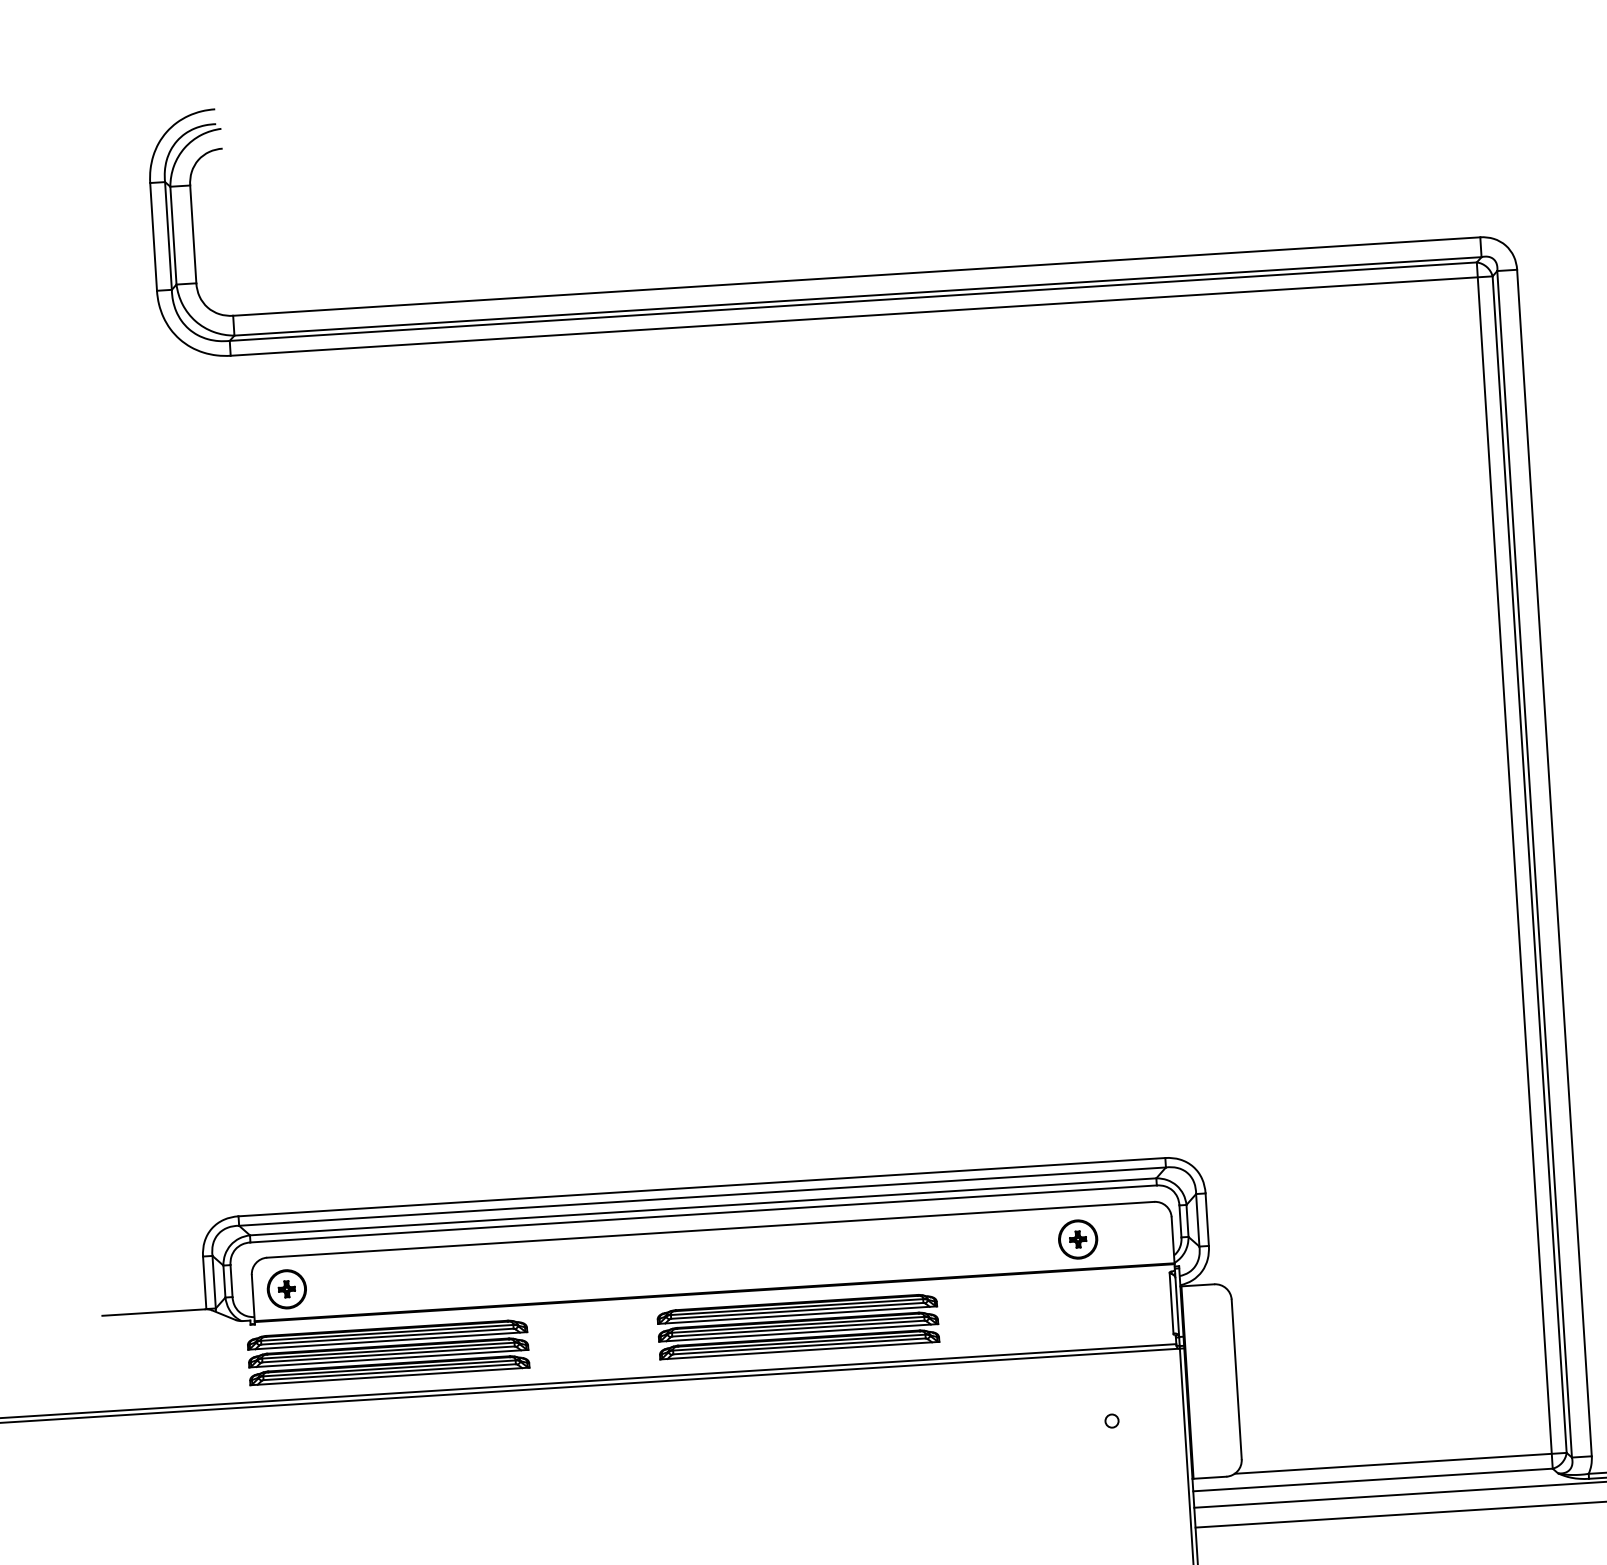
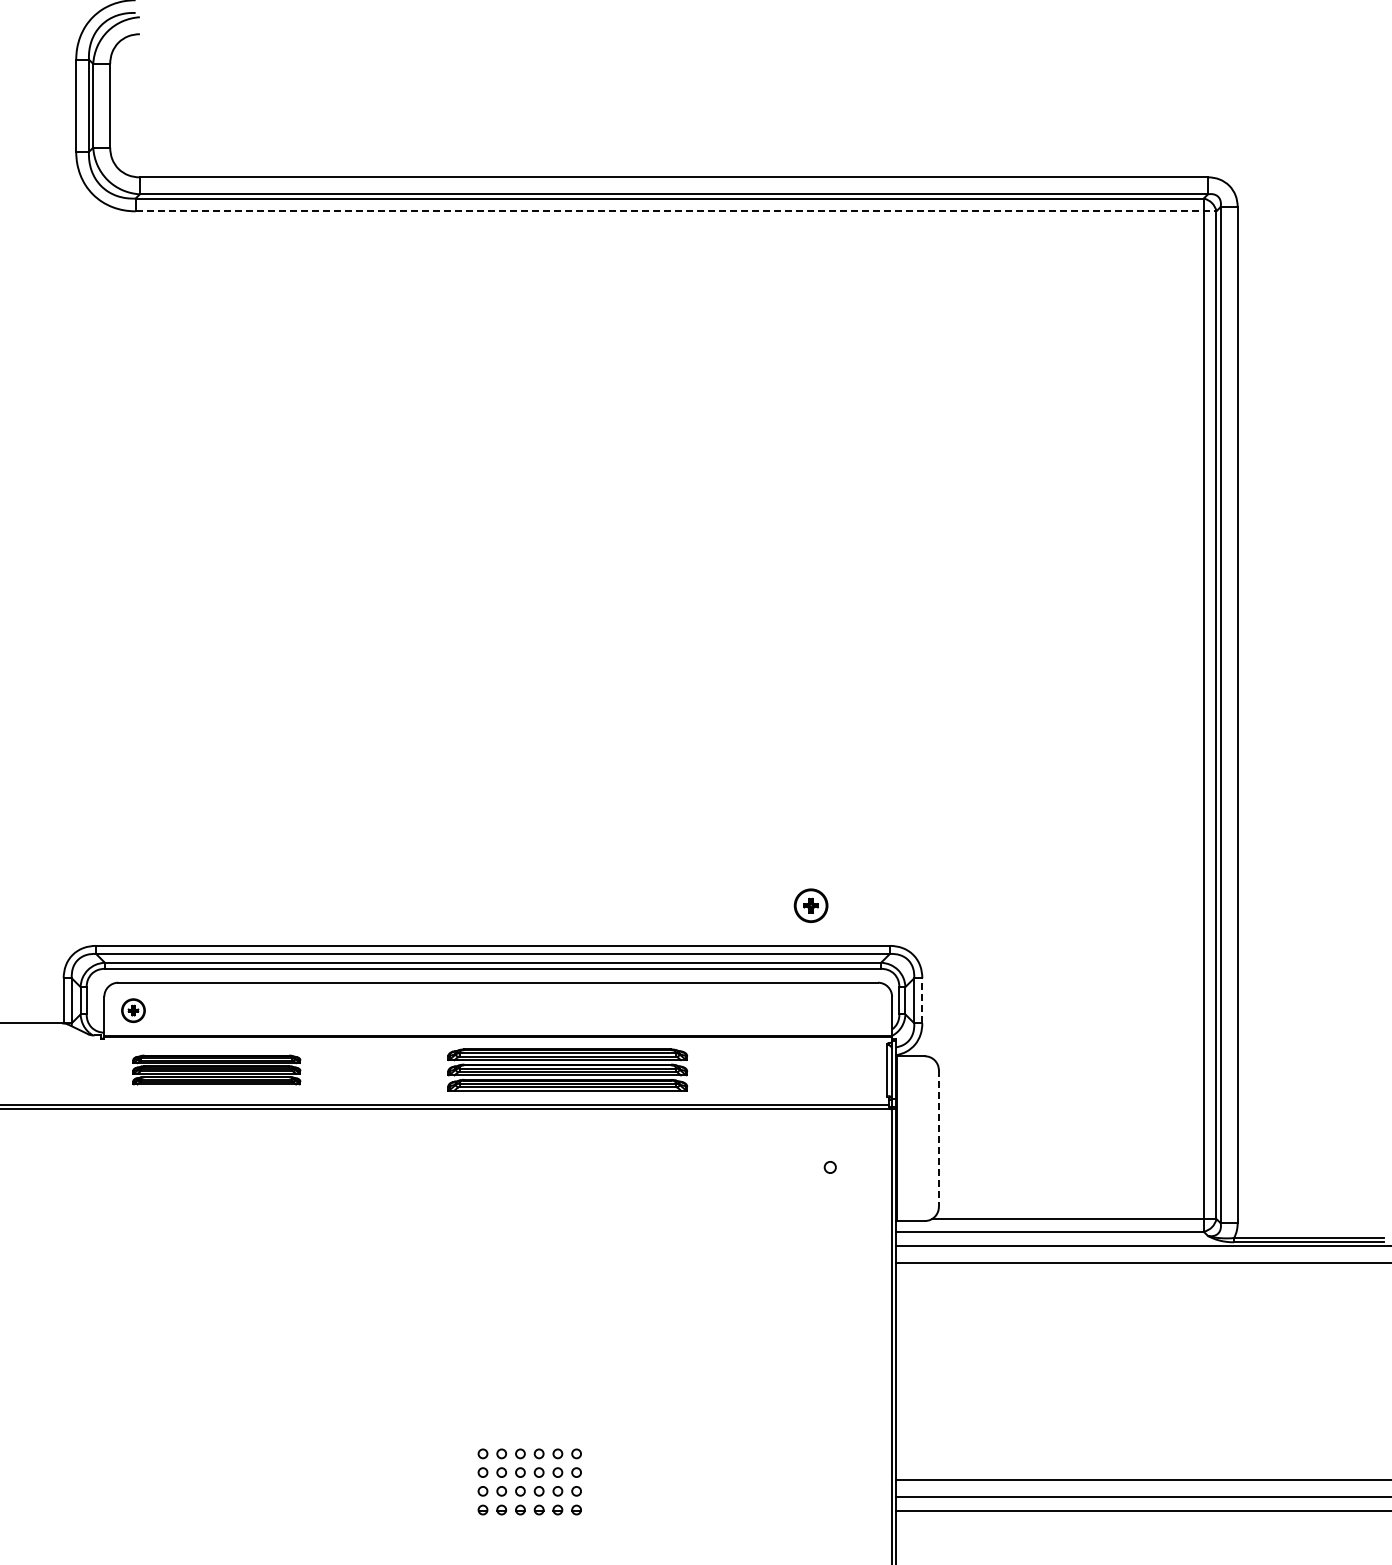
line: (862, 316) -> (676, 211), solid -> dashed
line: (1207, 1219) -> (922, 1000), solid -> dashed
part: (1077, 1239) -> (810, 905), moved
part: (286, 1289) -> (133, 1010), size x0.7
part: (388, 1351) -> (216, 1069), size x0.7
line: (1236, 1380) -> (938, 1139), solid -> dashed

